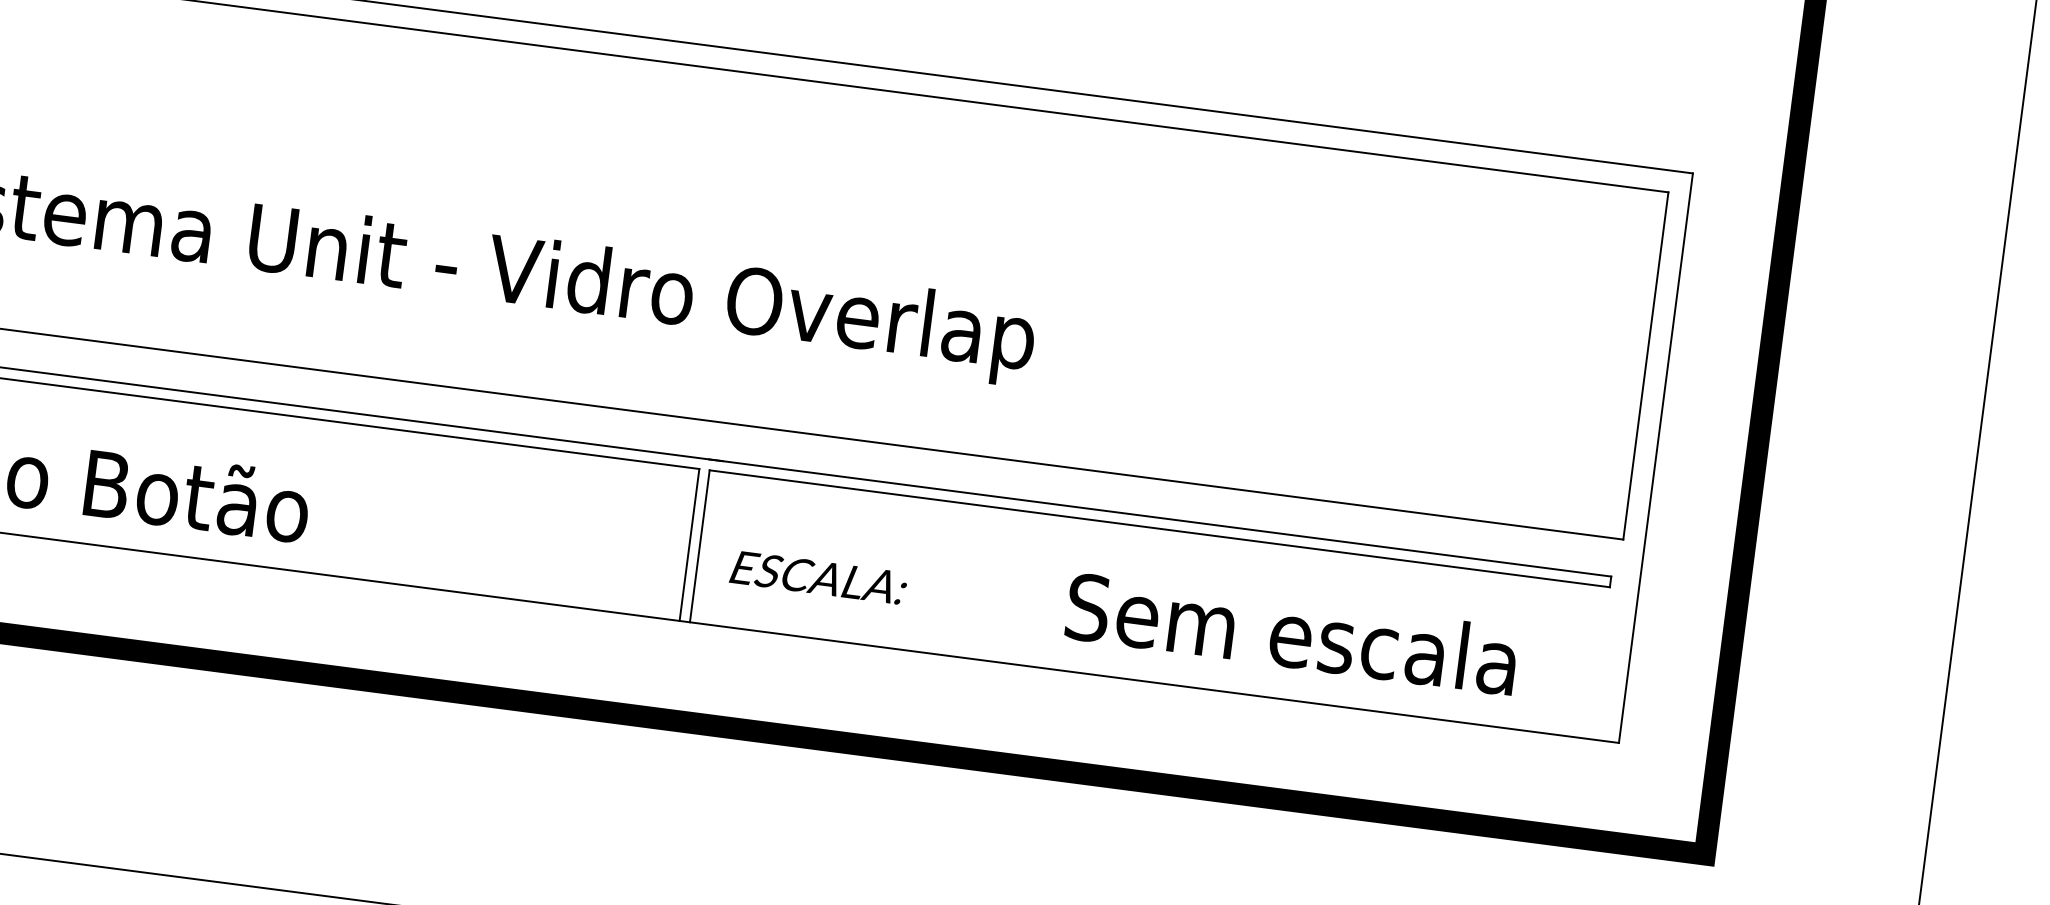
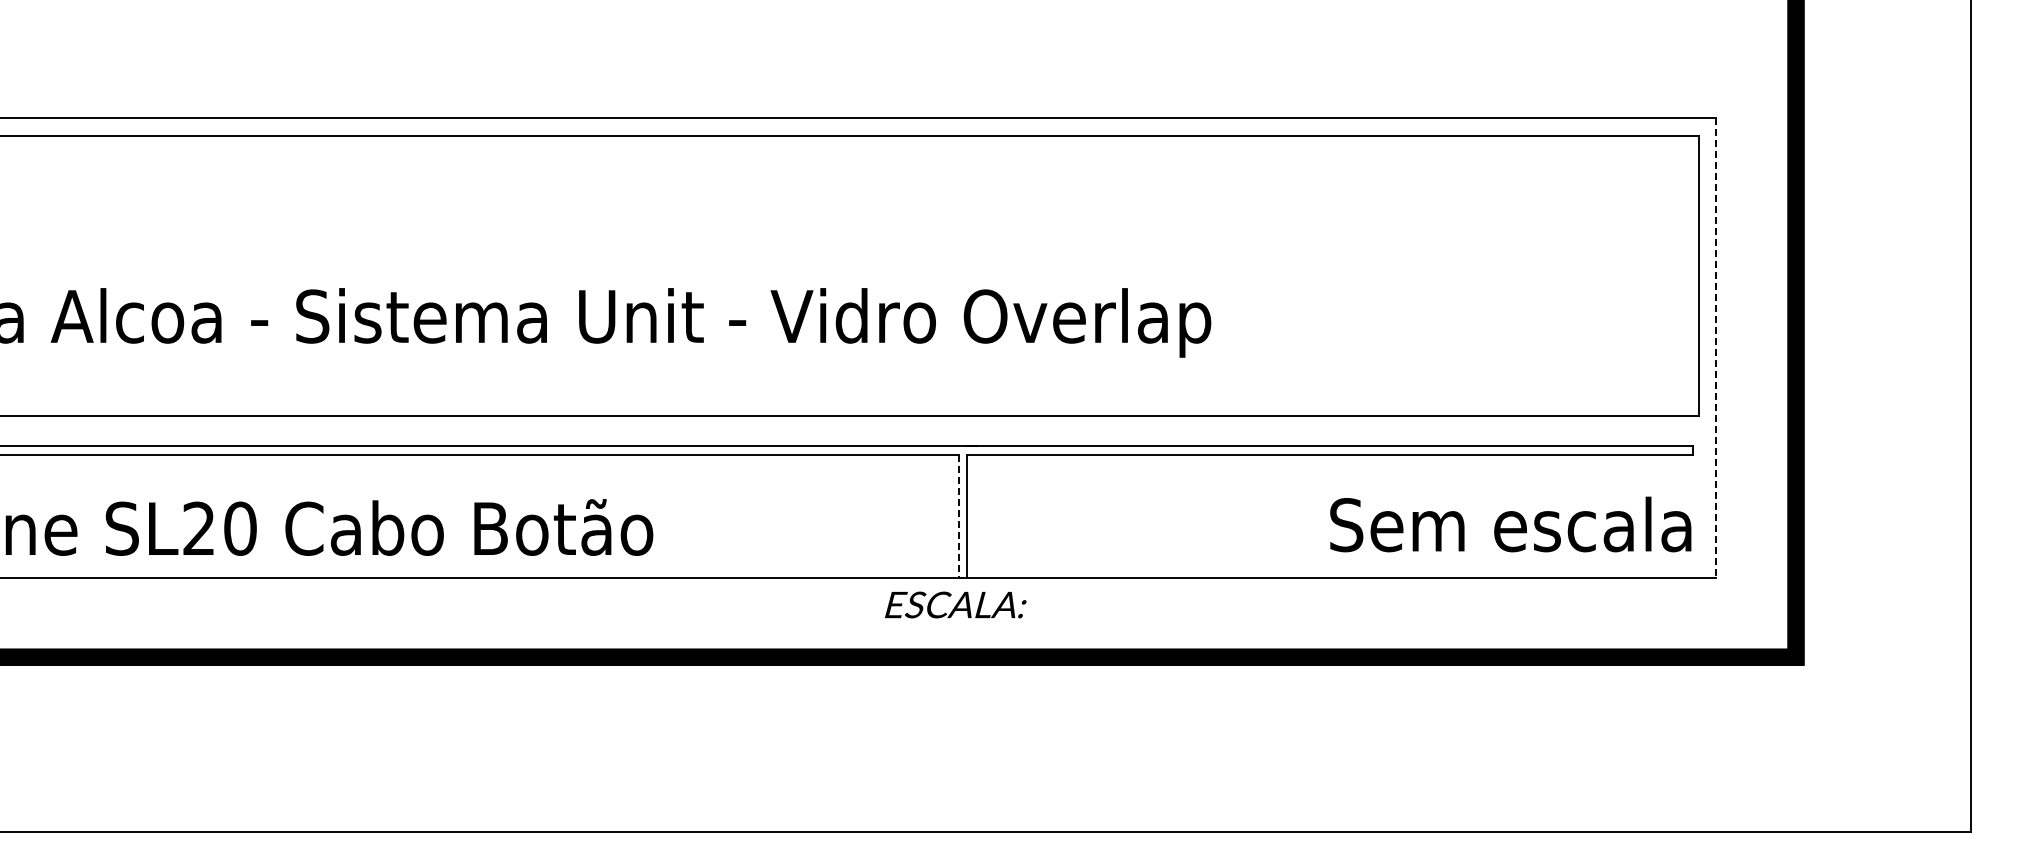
line: (1656, 457) -> (1716, 347), solid -> dashed
line: (688, 545) -> (958, 516), solid -> dashed
text: (818, 577) -> (955, 604), moved
text: (1291, 633) -> (1510, 524), moved

